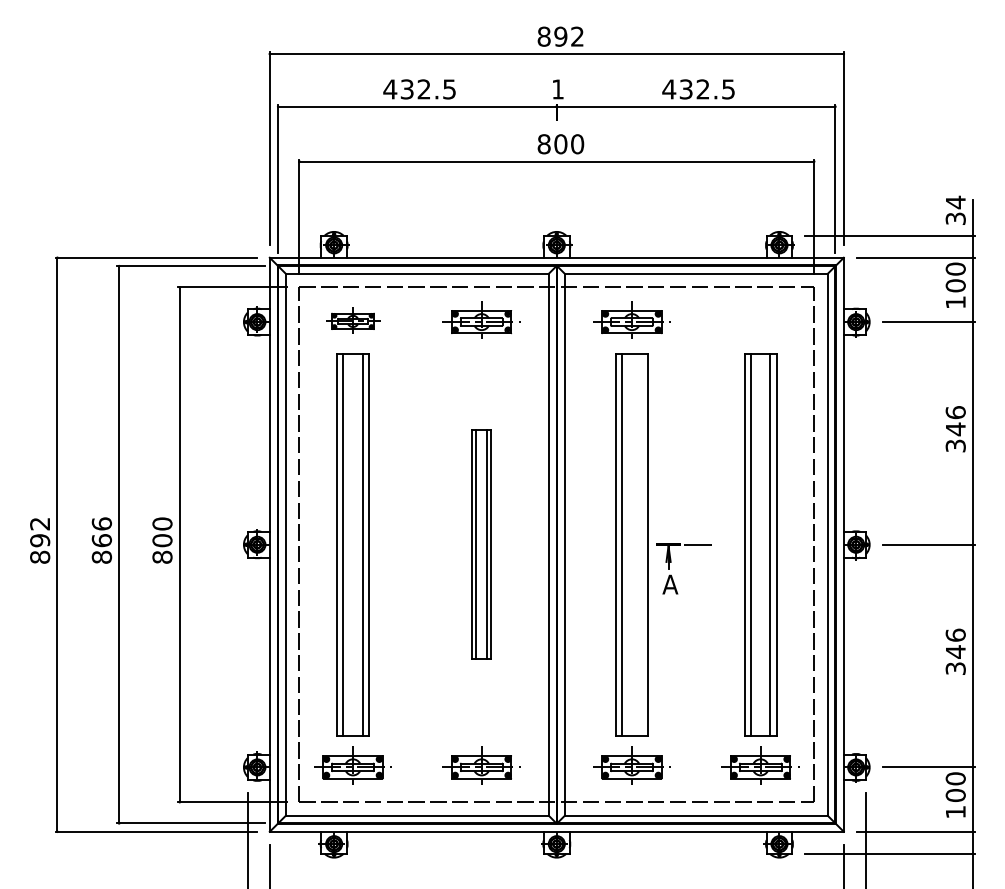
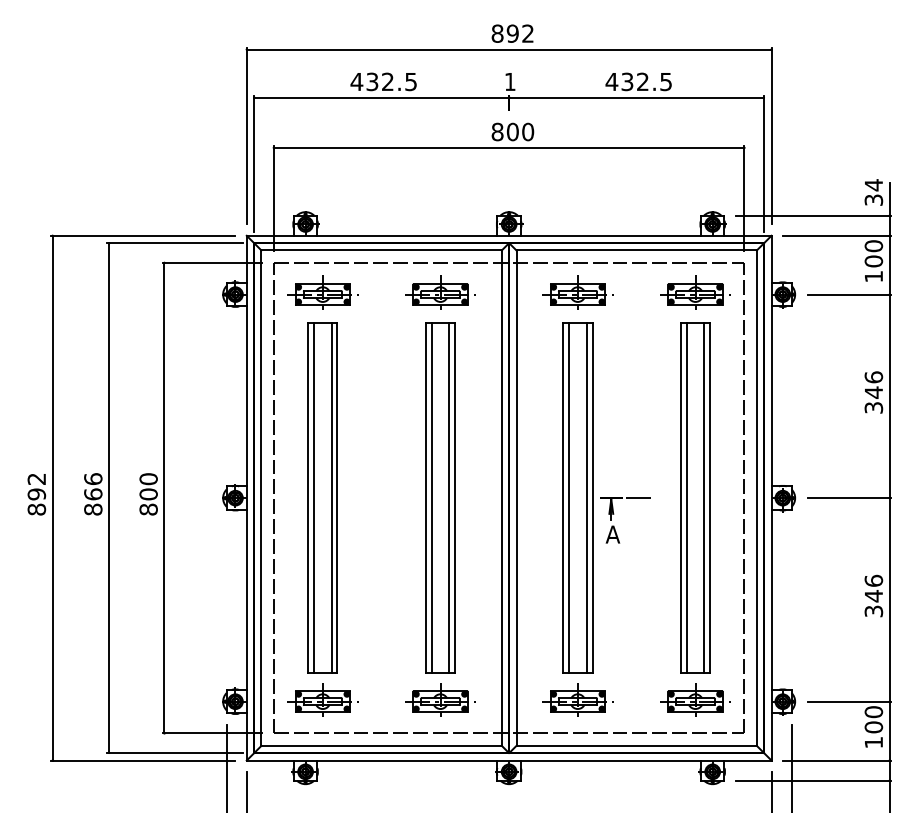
part: (352, 319) -> (322, 292), size x1.43
part: (760, 319) -> (695, 292), added
part: (481, 544) -> (440, 497), size x1.67
line: (641, 544) -> (586, 497), added

